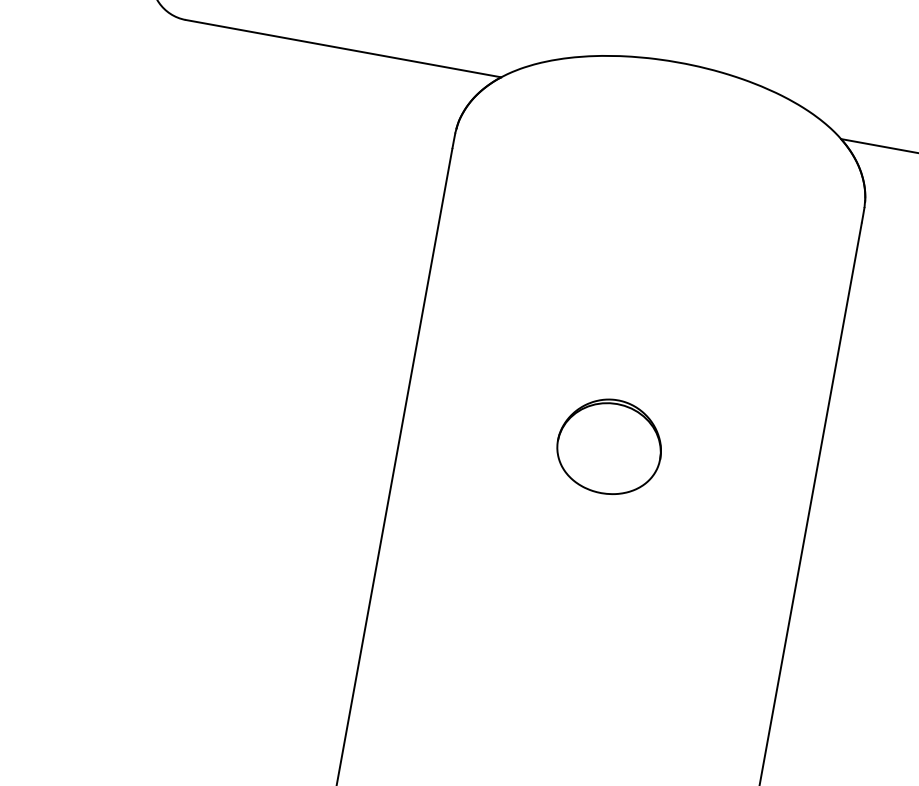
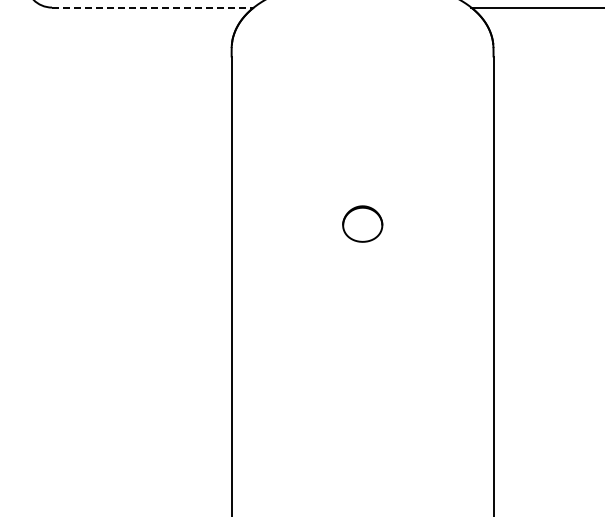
line: (342, 48) -> (152, 7), solid -> dashed
part: (609, 445) -> (362, 223), size x0.6

